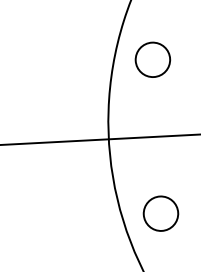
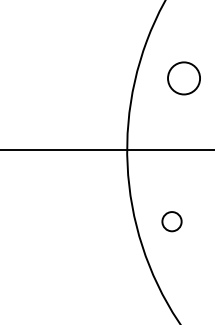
circle: (152, 59) -> (183, 78), moved
circle: (160, 213) -> (171, 221), size x0.6

